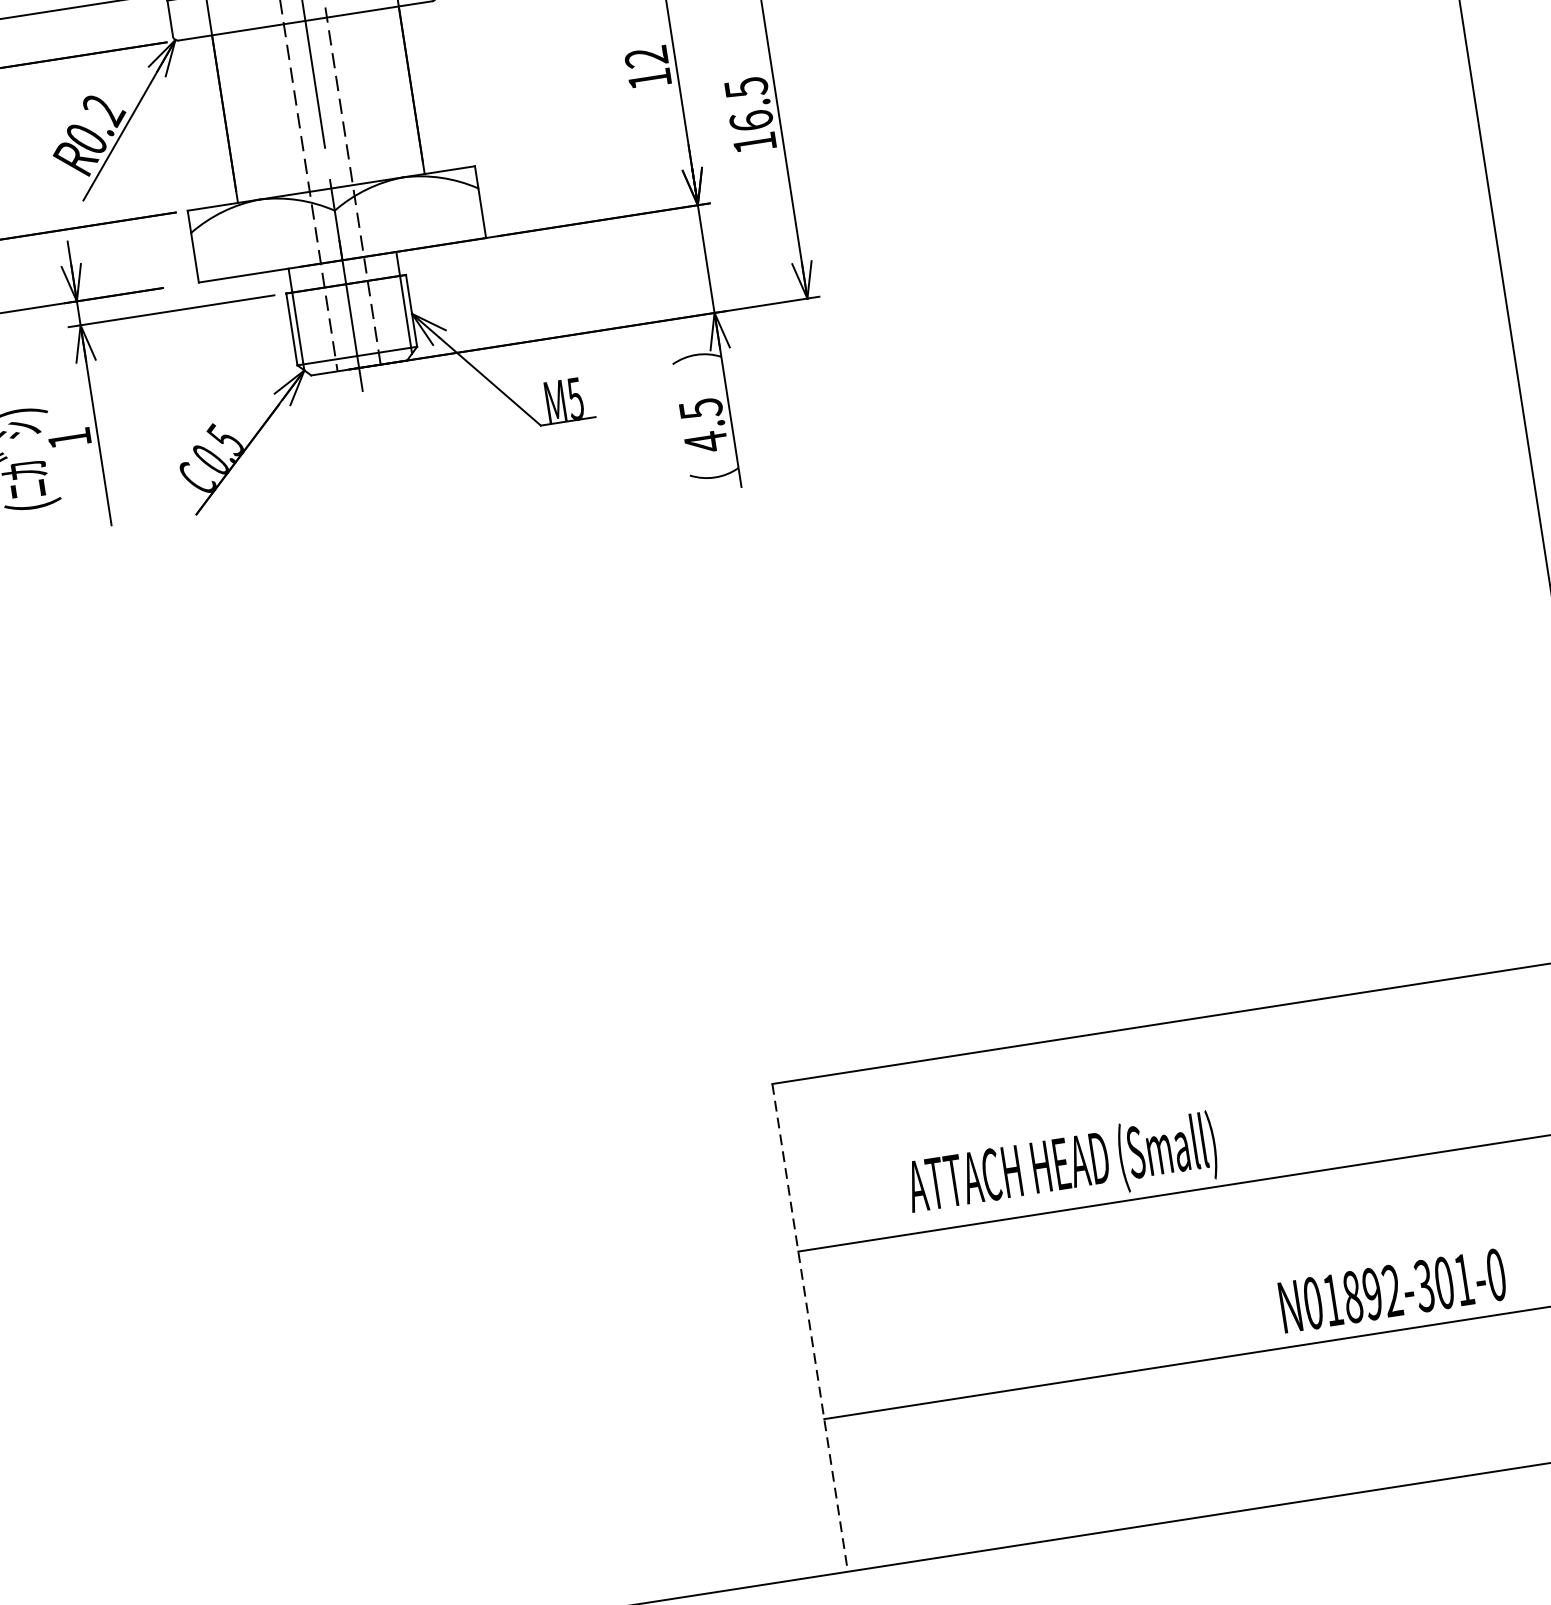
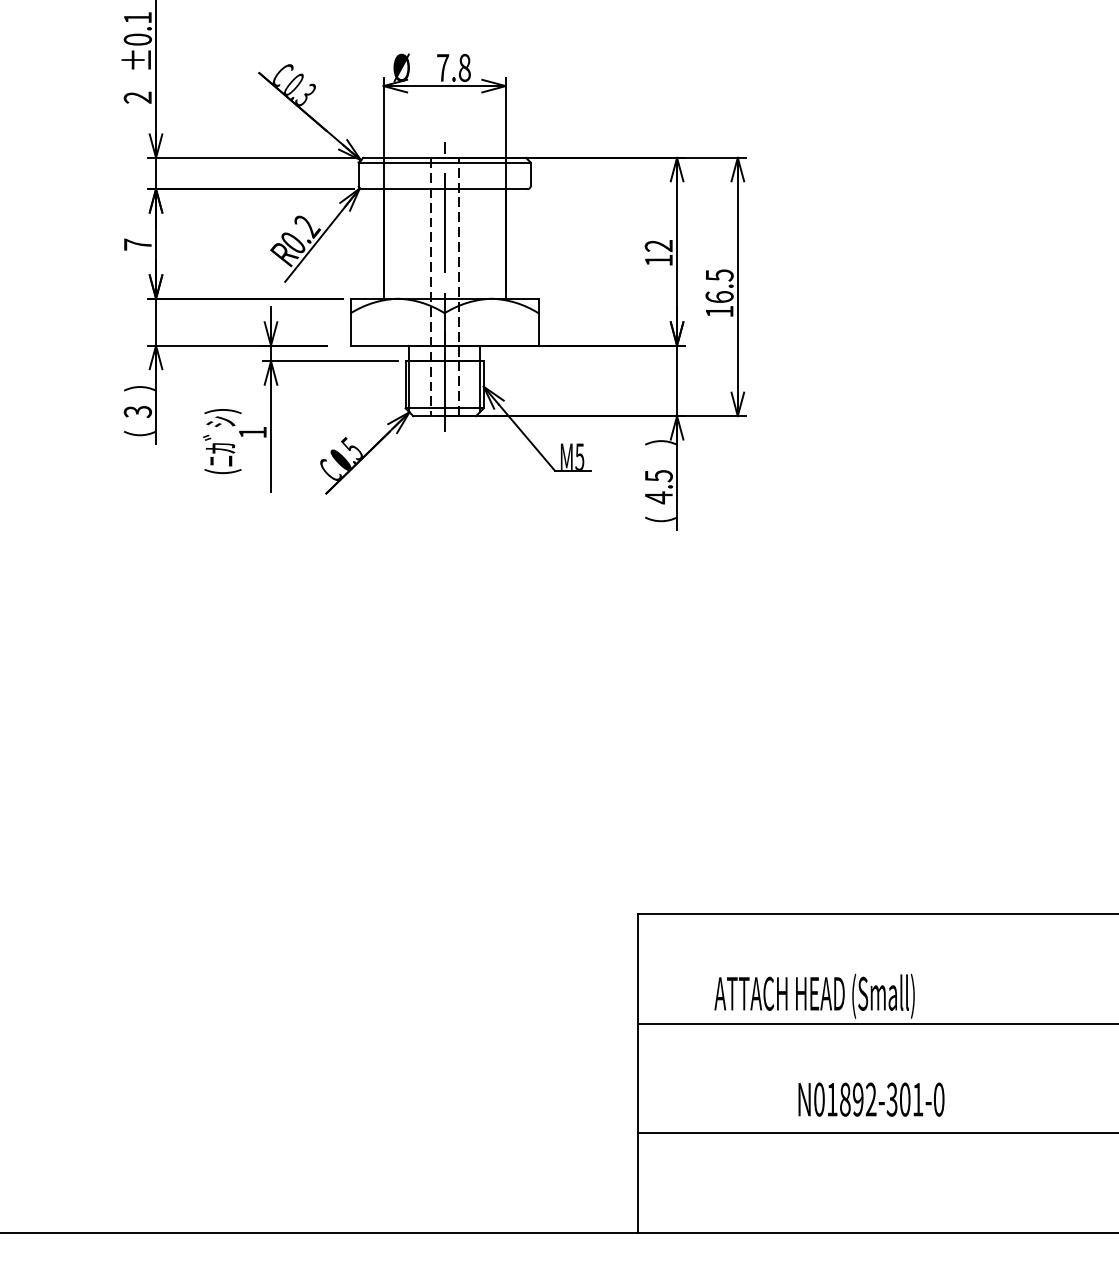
text: (1392, 1290) -> (871, 1099), moved
line: (809, 1329) -> (637, 1074), dashed -> solid

